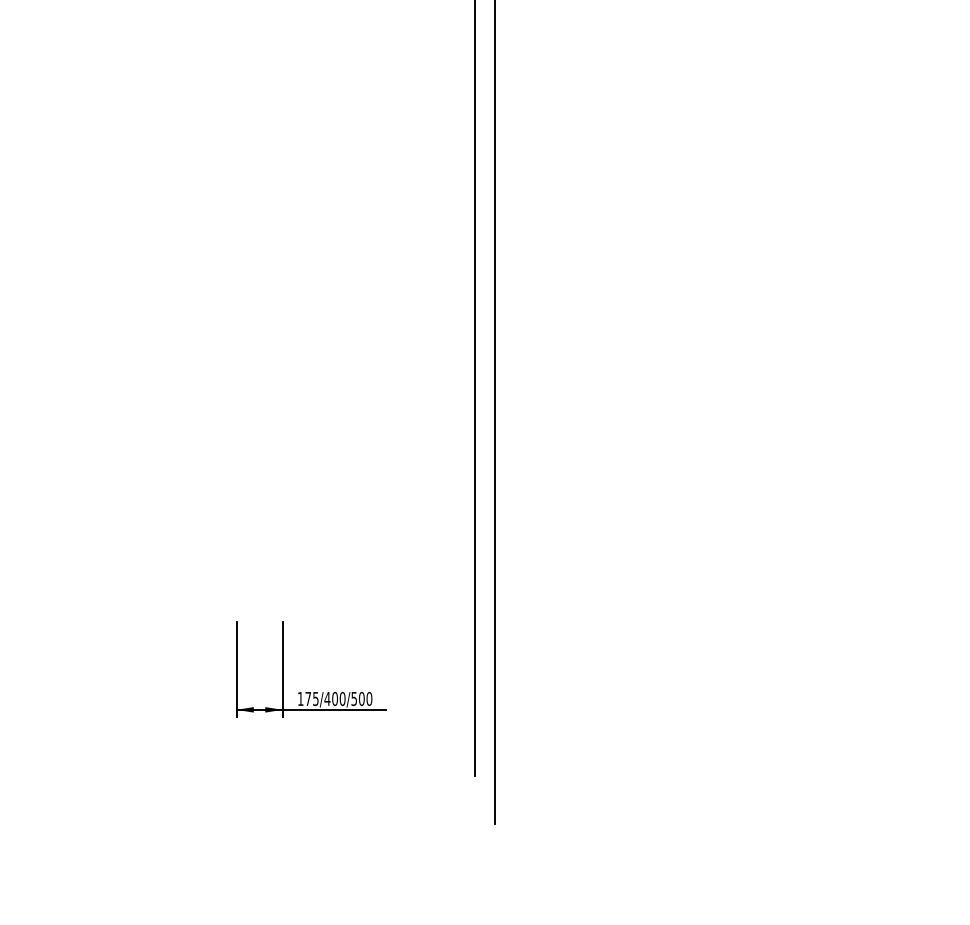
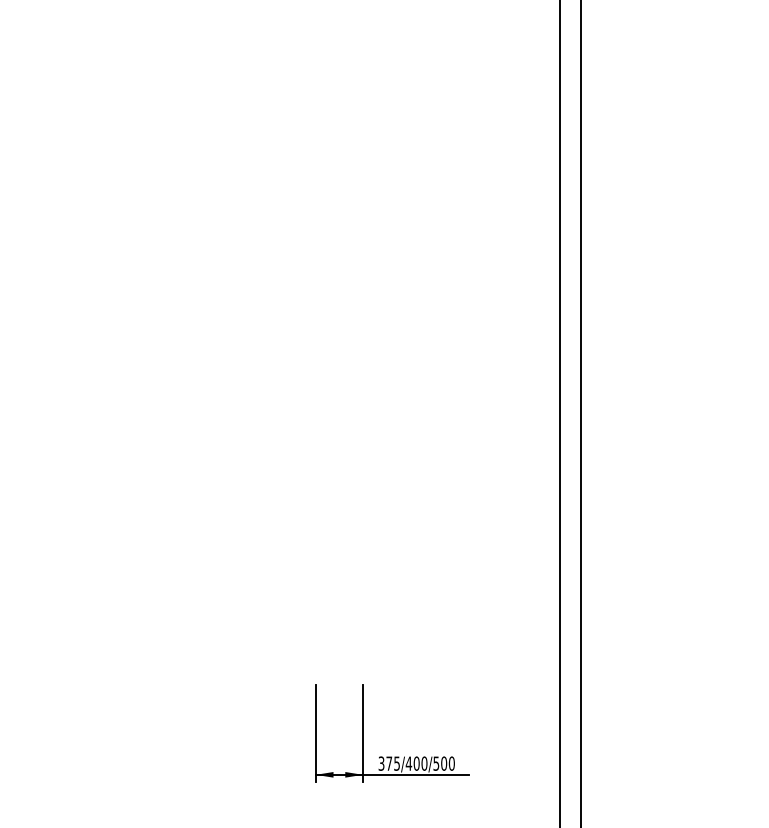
text: (300, 698) -> (381, 763), 175/400/500 -> 375/400/500

